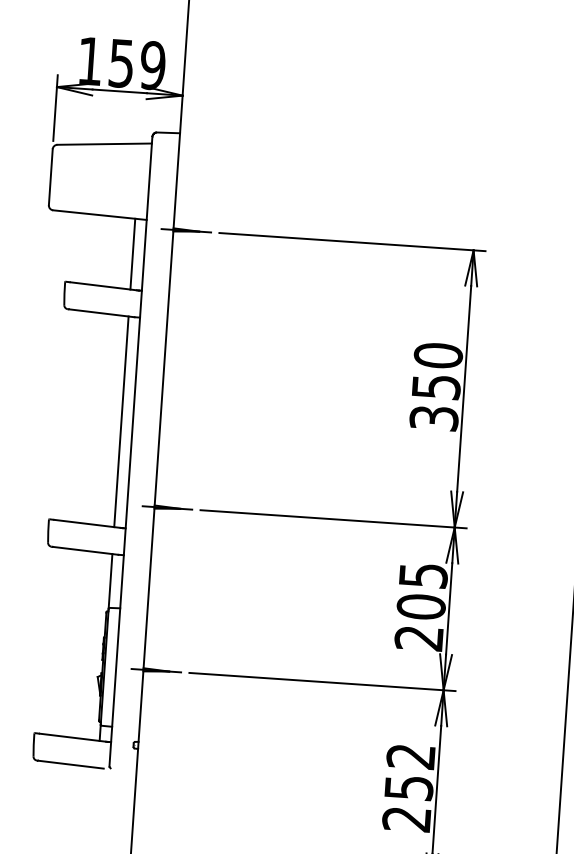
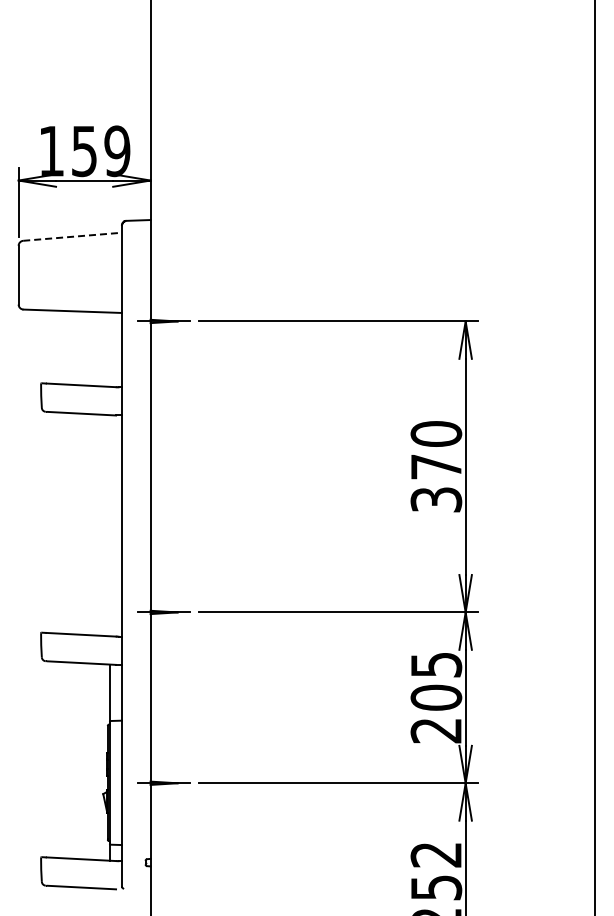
line: (104, 143) -> (72, 236), solid -> dashed
line: (132, 253) -> (109, 349), removed
text: (436, 387) -> (436, 467), 350 -> 370
line: (121, 421) -> (109, 525), removed

